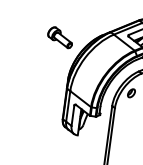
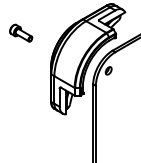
part: (60, 36) -> (21, 32), moved

